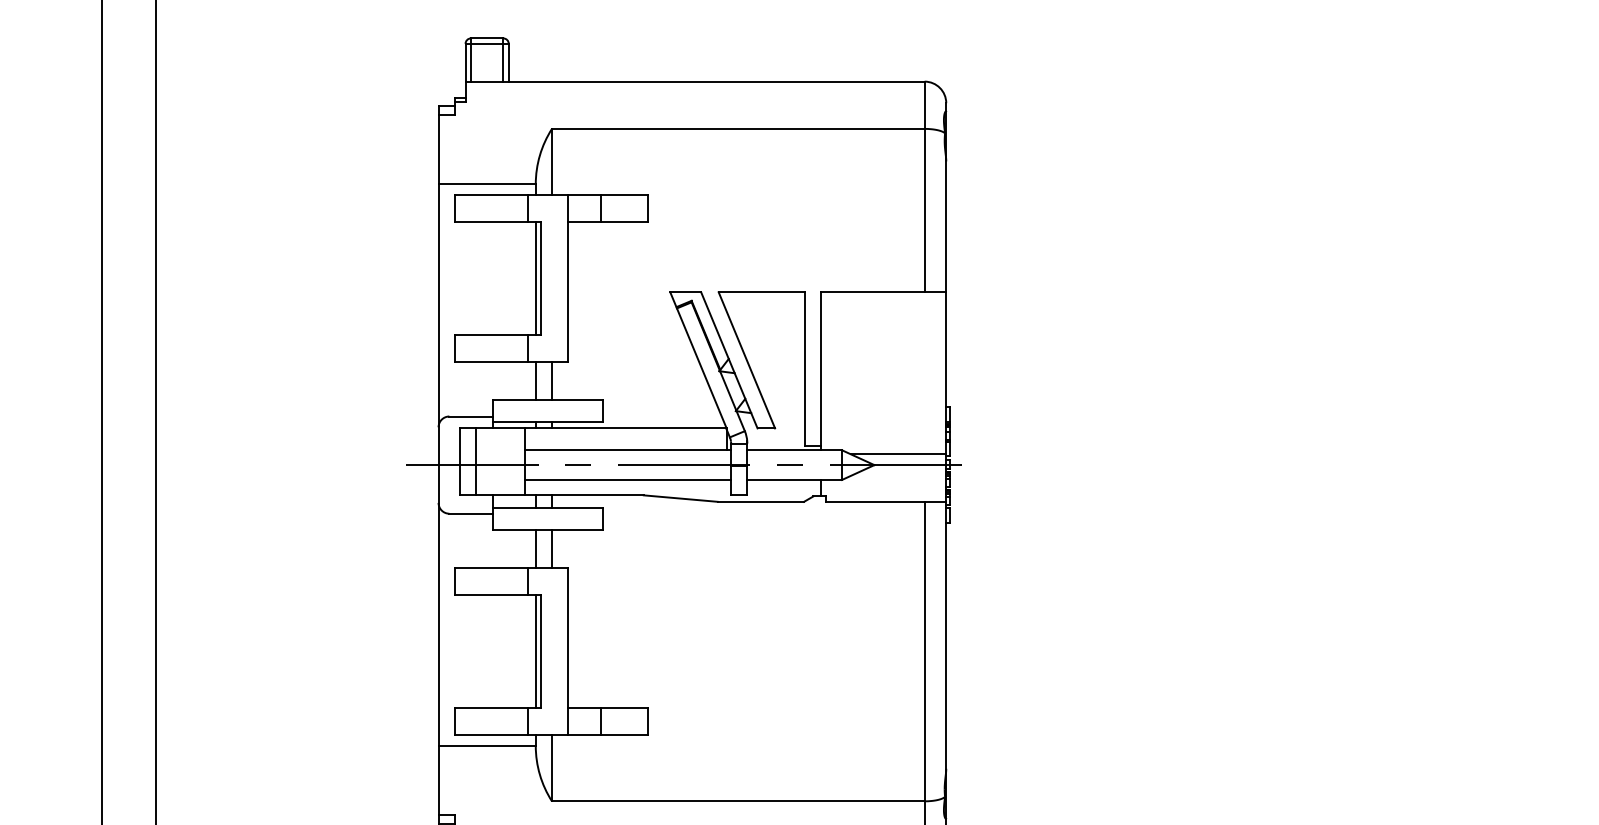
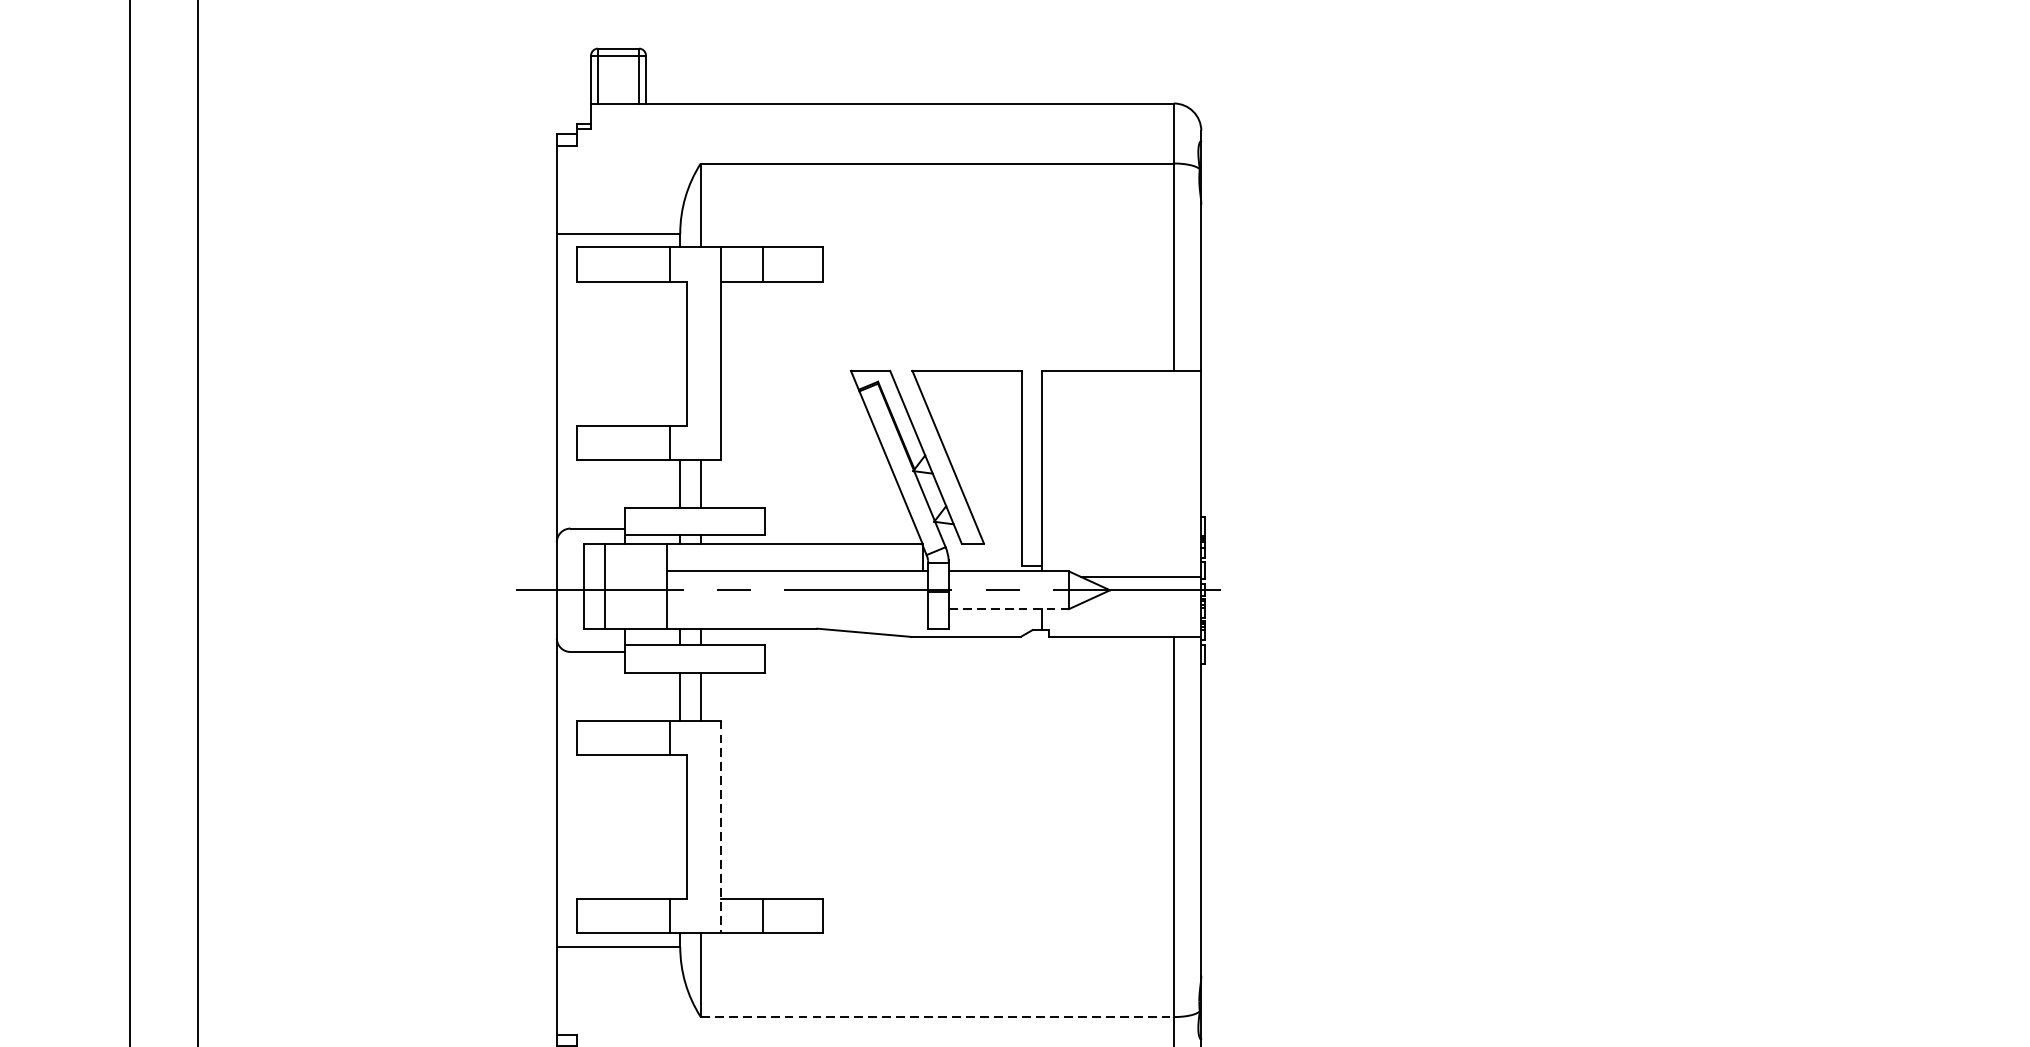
line: (535, 278) -> (679, 353), removed
line: (627, 479) -> (796, 608), removed
line: (795, 479) -> (1009, 608), solid -> dashed
line: (535, 651) -> (679, 826), removed
line: (568, 651) -> (721, 826), solid -> dashed
line: (738, 801) -> (937, 1017), solid -> dashed

